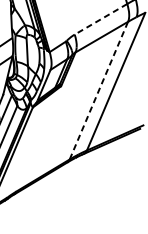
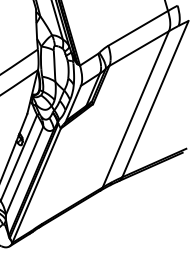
line: (100, 19) -> (137, 28), dashed -> solid
line: (98, 90) -> (135, 109), dashed -> solid

